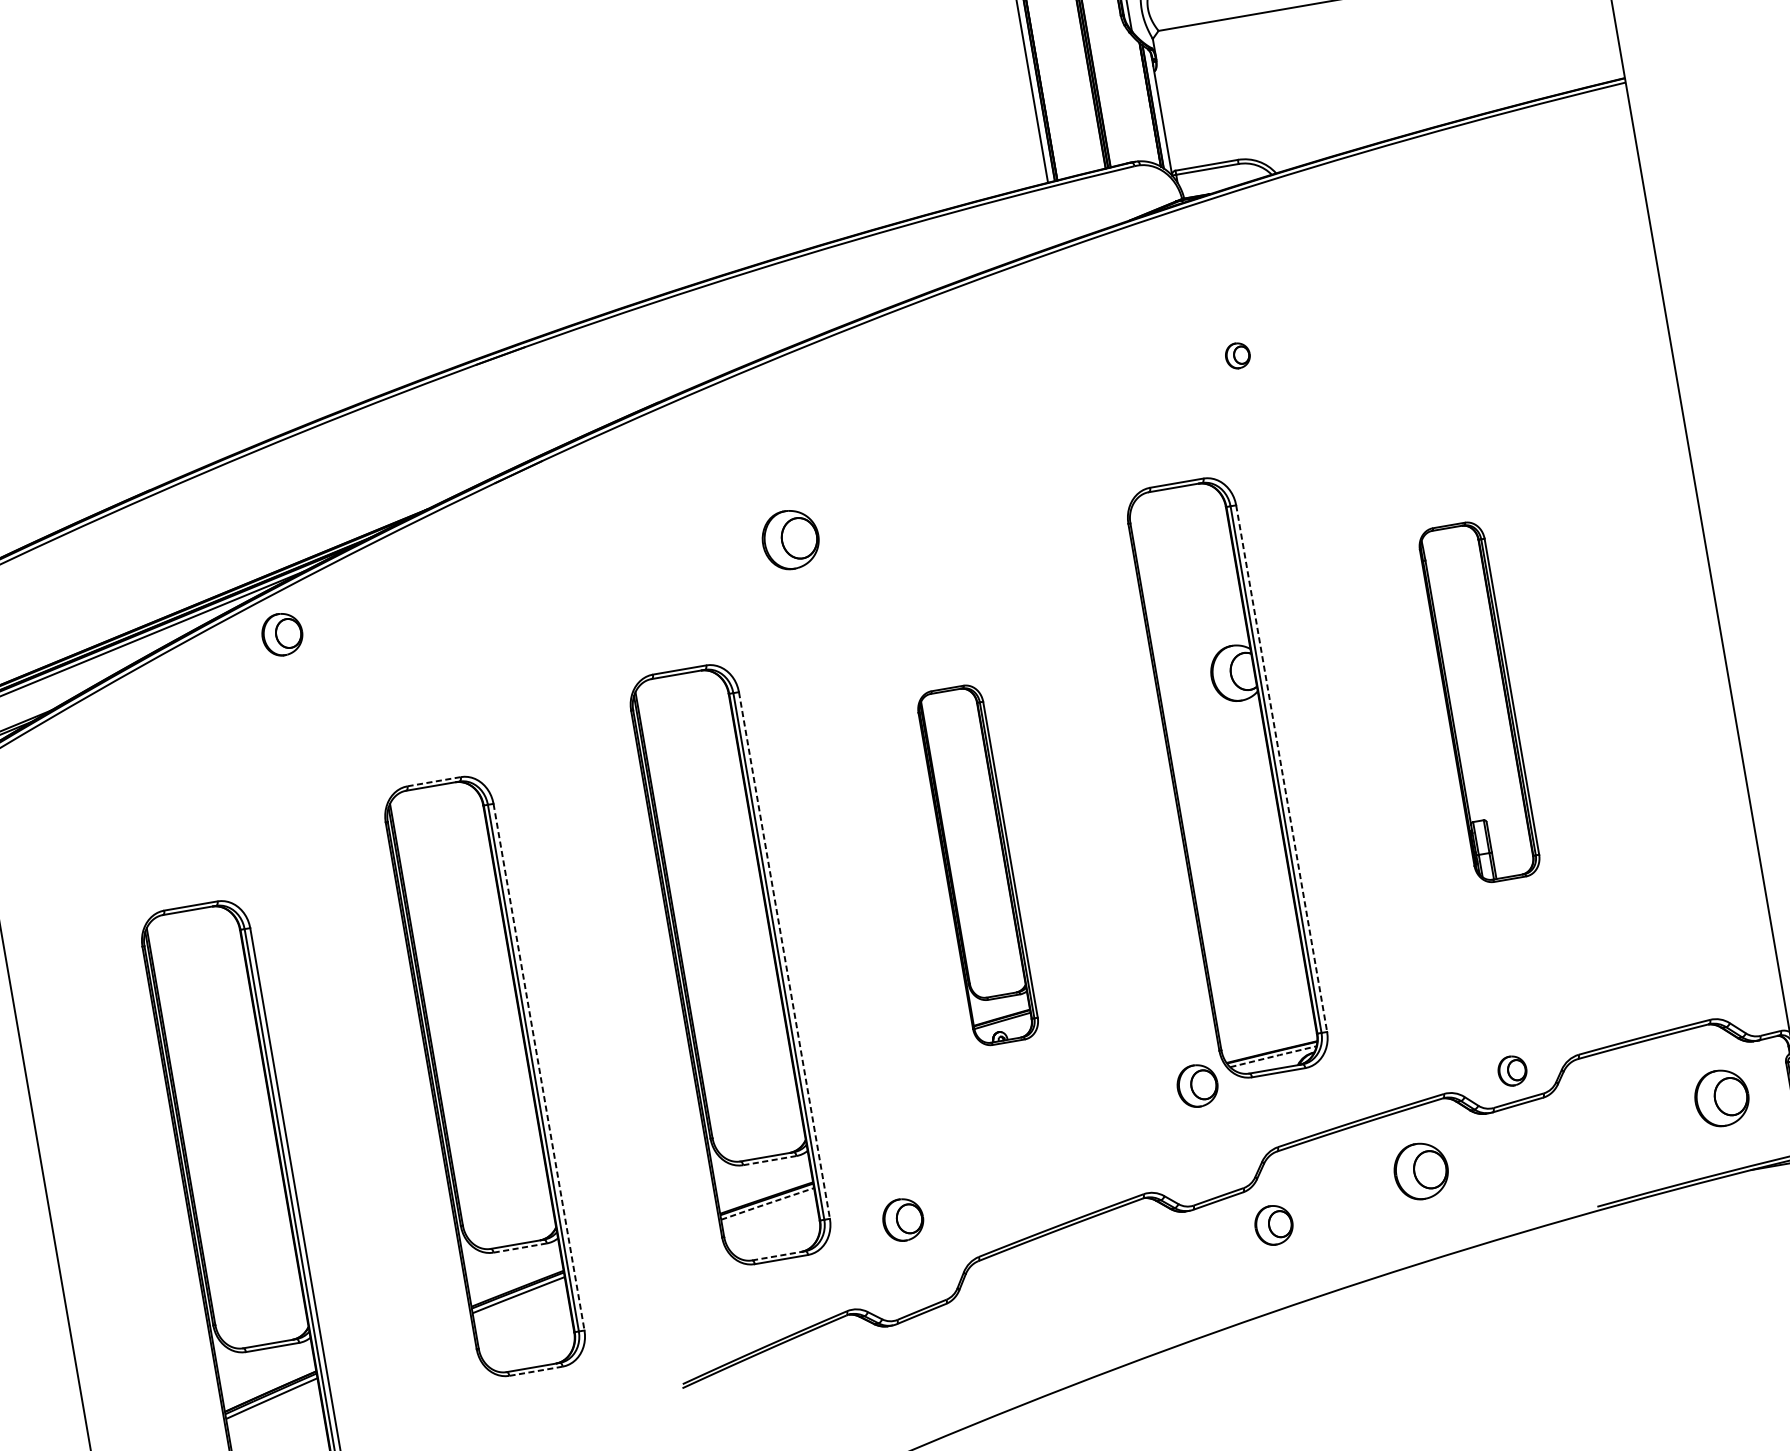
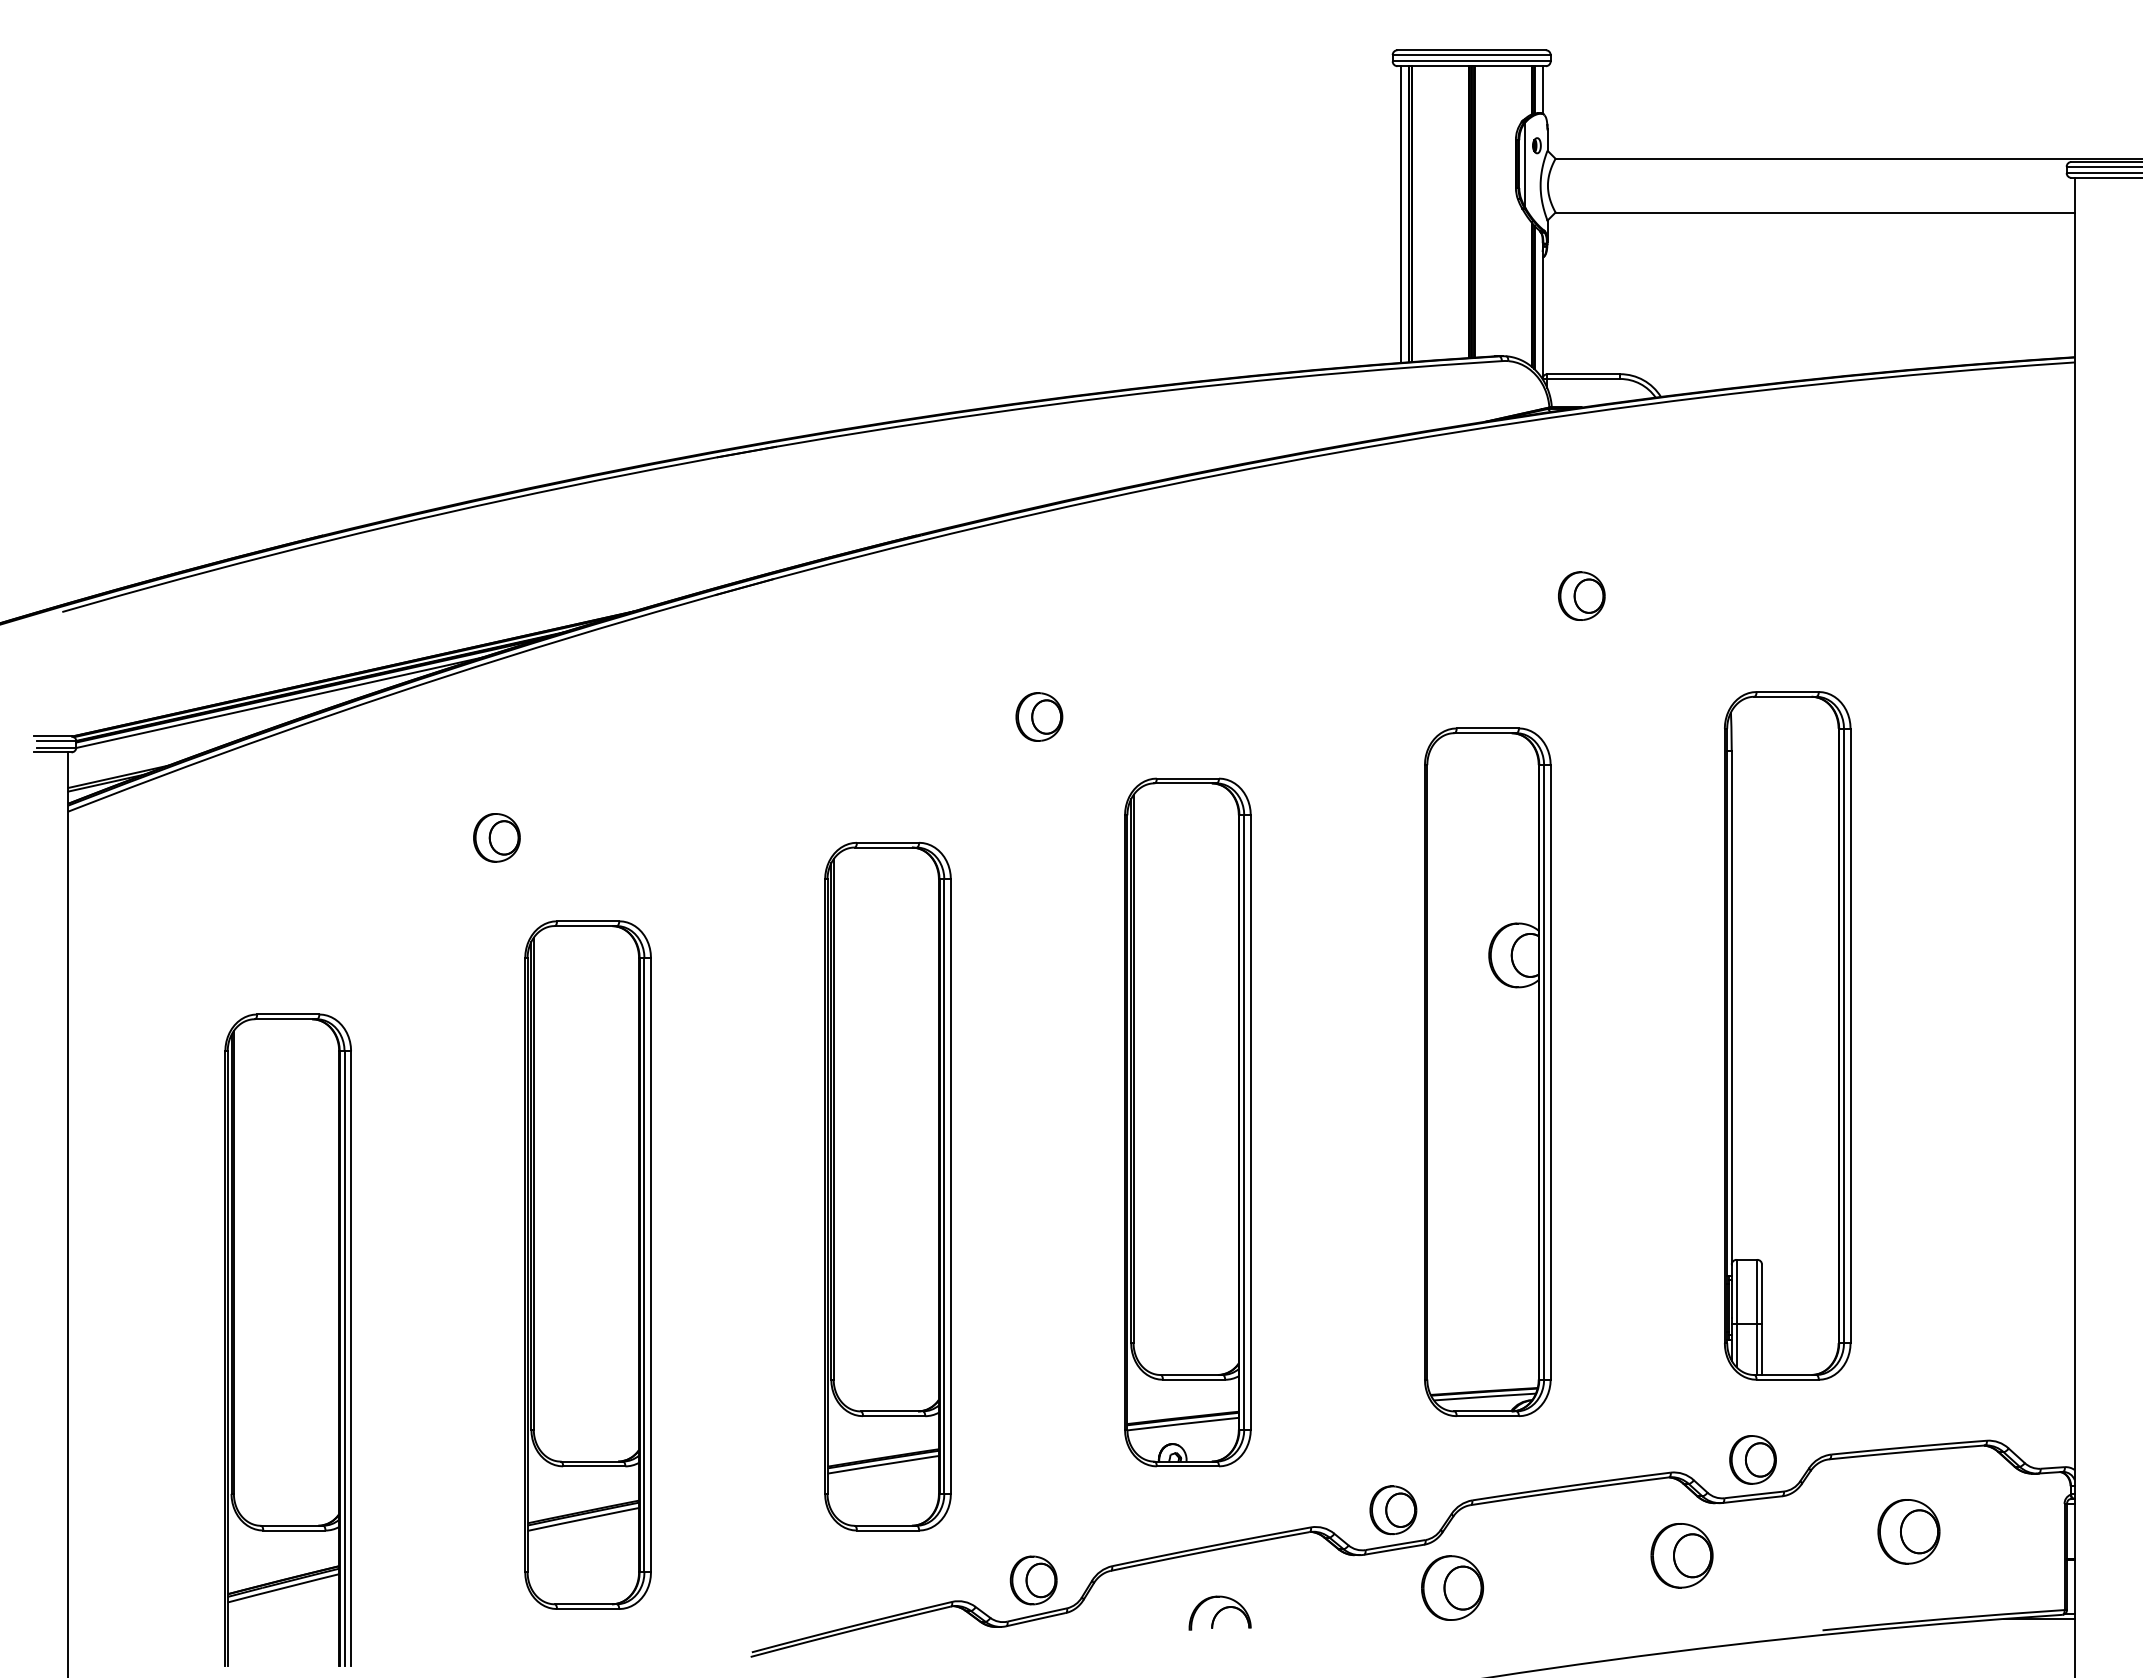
part: (1237, 355) -> (1581, 595), size x1.67
part: (790, 539) -> (1039, 716), size x0.71
part: (281, 634) -> (496, 837), moved
part: (1479, 702) -> (1787, 1035), size x1.67
line: (1281, 768) -> (1550, 1072), dashed -> solid
line: (434, 781) -> (588, 921), dashed -> solid
part: (977, 865) -> (1187, 1122), size x1.67
line: (784, 956) -> (950, 1187), dashed -> solid
line: (1273, 1056) -> (1485, 1396), dashed -> solid
line: (539, 1067) -> (651, 1265), dashed -> solid
part: (1511, 1070) -> (1752, 1459), size x1.43
part: (1197, 1086) -> (1393, 1510), moved
part: (1721, 1098) -> (1908, 1531), moved
line: (769, 1160) -> (893, 1416), dashed -> solid
part: (1420, 1171) -> (1681, 1555), moved
line: (767, 1203) -> (883, 1464), dashed -> solid
part: (903, 1219) -> (1033, 1580), moved
part: (1273, 1224) -> (1452, 1587), size x1.43
line: (519, 1248) -> (593, 1466), dashed -> solid
line: (779, 1255) -> (886, 1525), dashed -> solid
part: (1077, 1280) -> (1219, 1612), added
line: (535, 1371) -> (587, 1609), dashed -> solid

